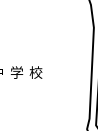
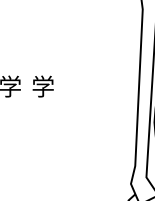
text: (35, 72) -> (42, 86), 校 -> 学

